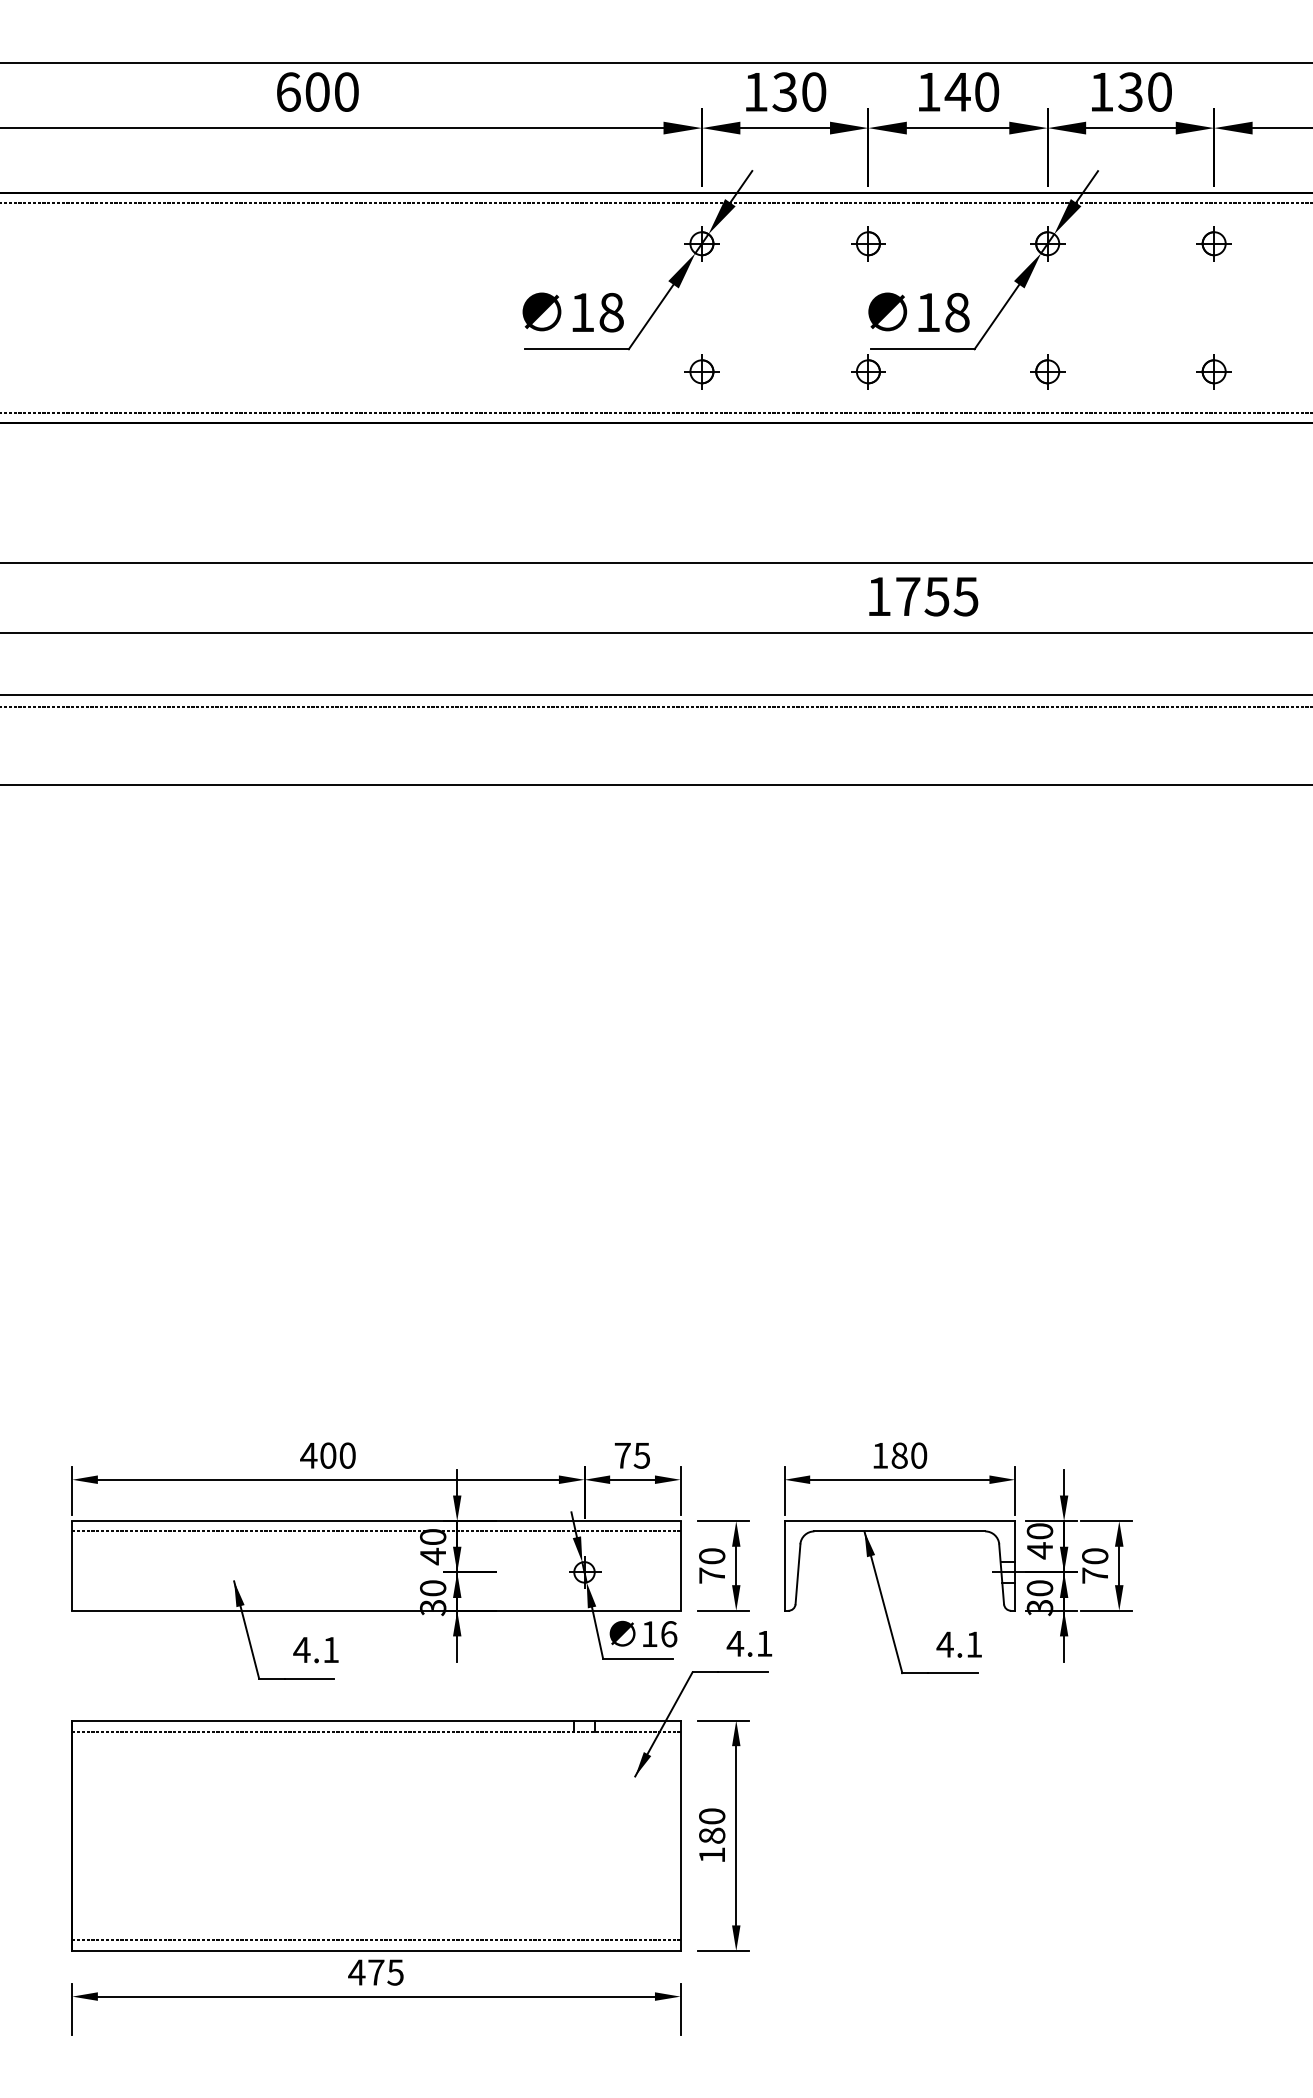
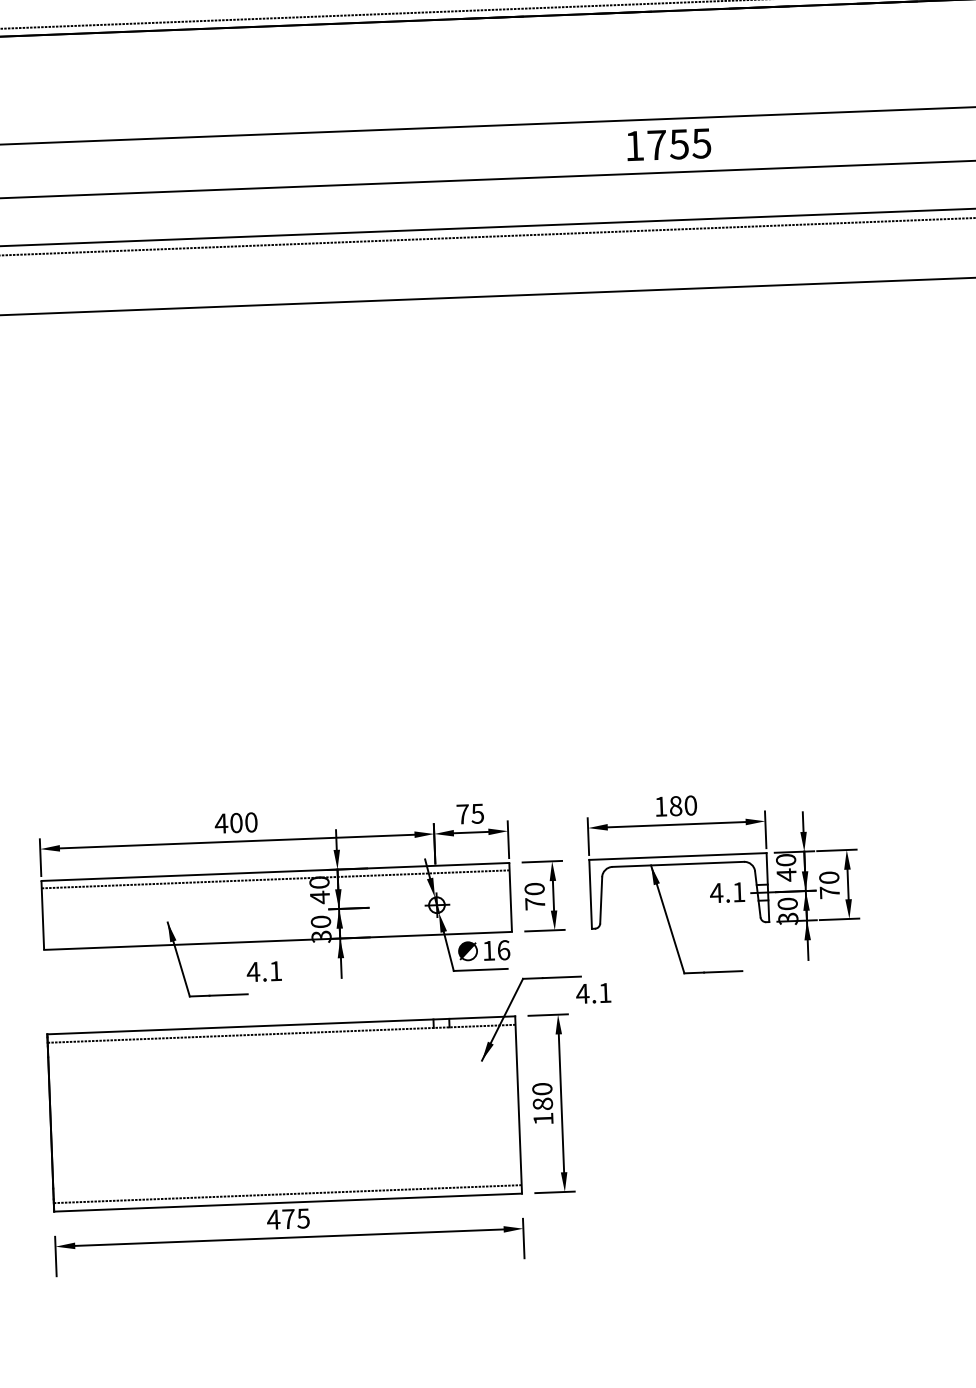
text: (749, 1643) -> (593, 993), moved
text: (958, 1644) -> (726, 892), moved
text: (315, 1650) -> (263, 972), moved

